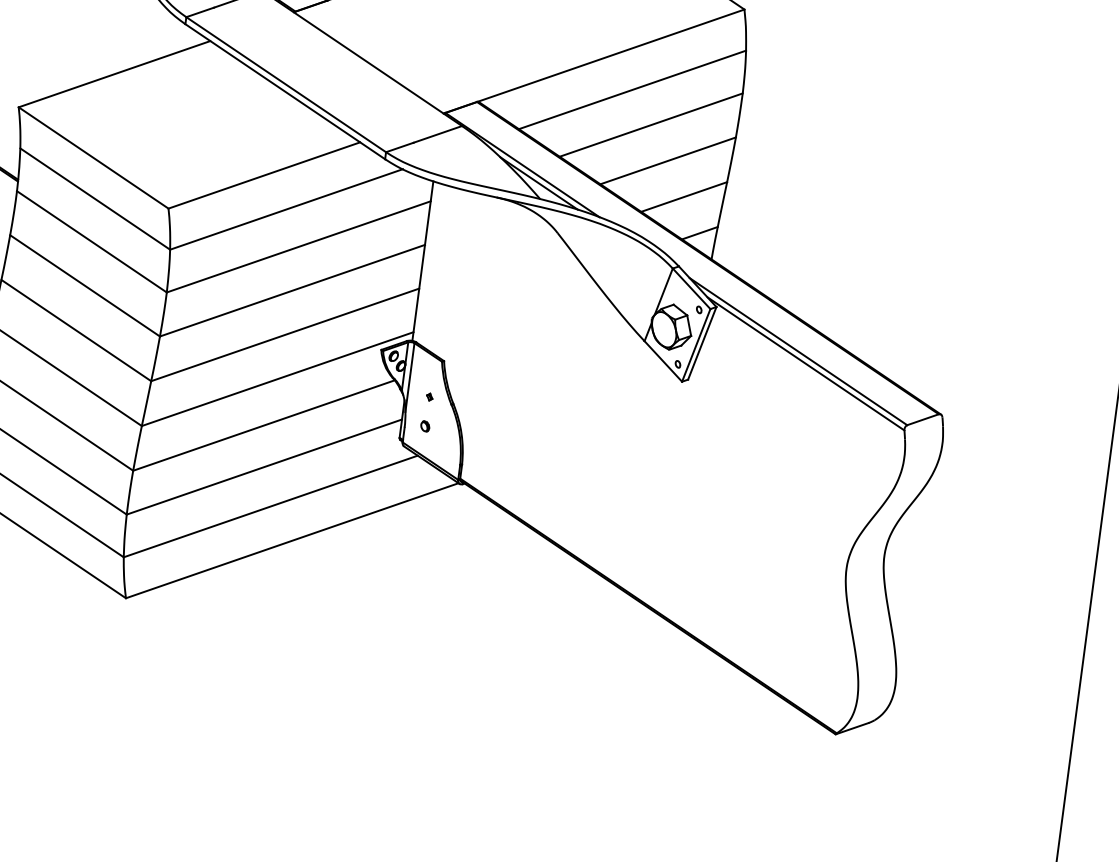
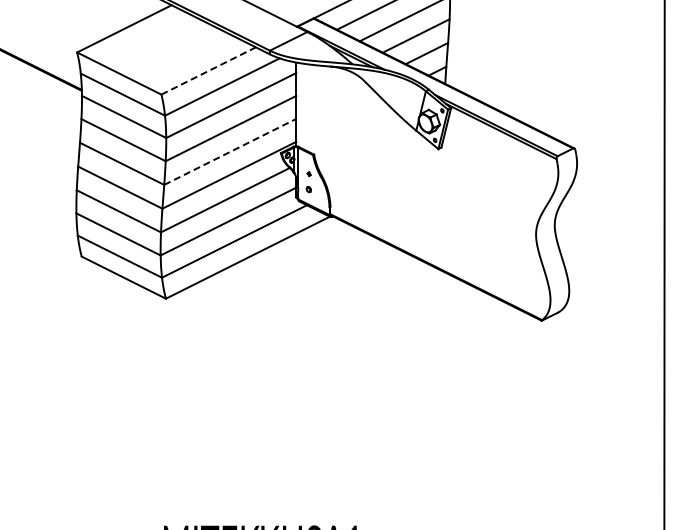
line: (264, 174) -> (208, 70), solid -> dashed
line: (285, 334) -> (230, 151), solid -> dashed

